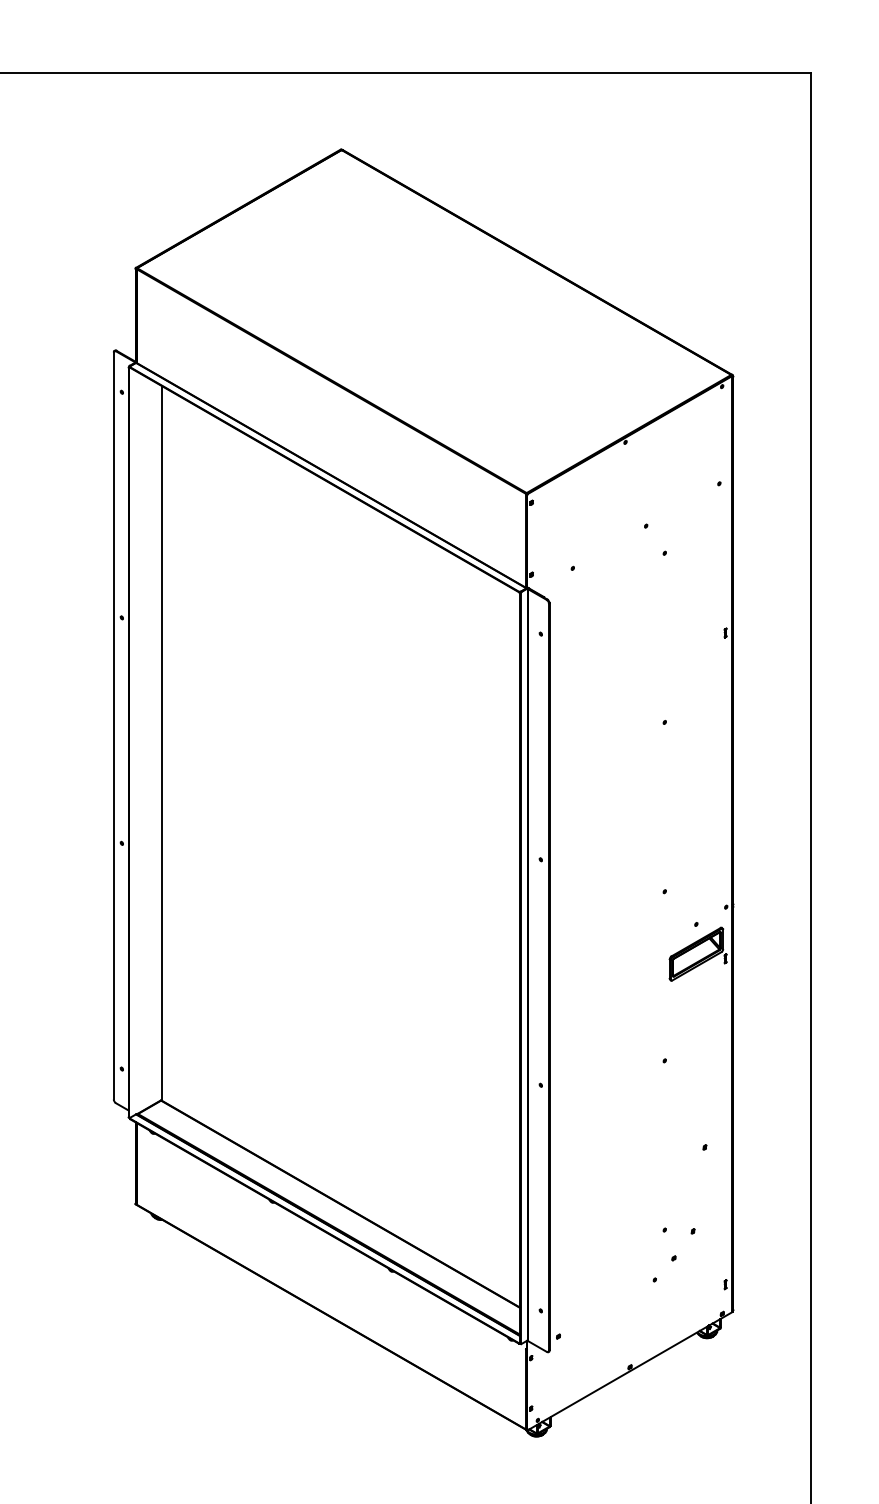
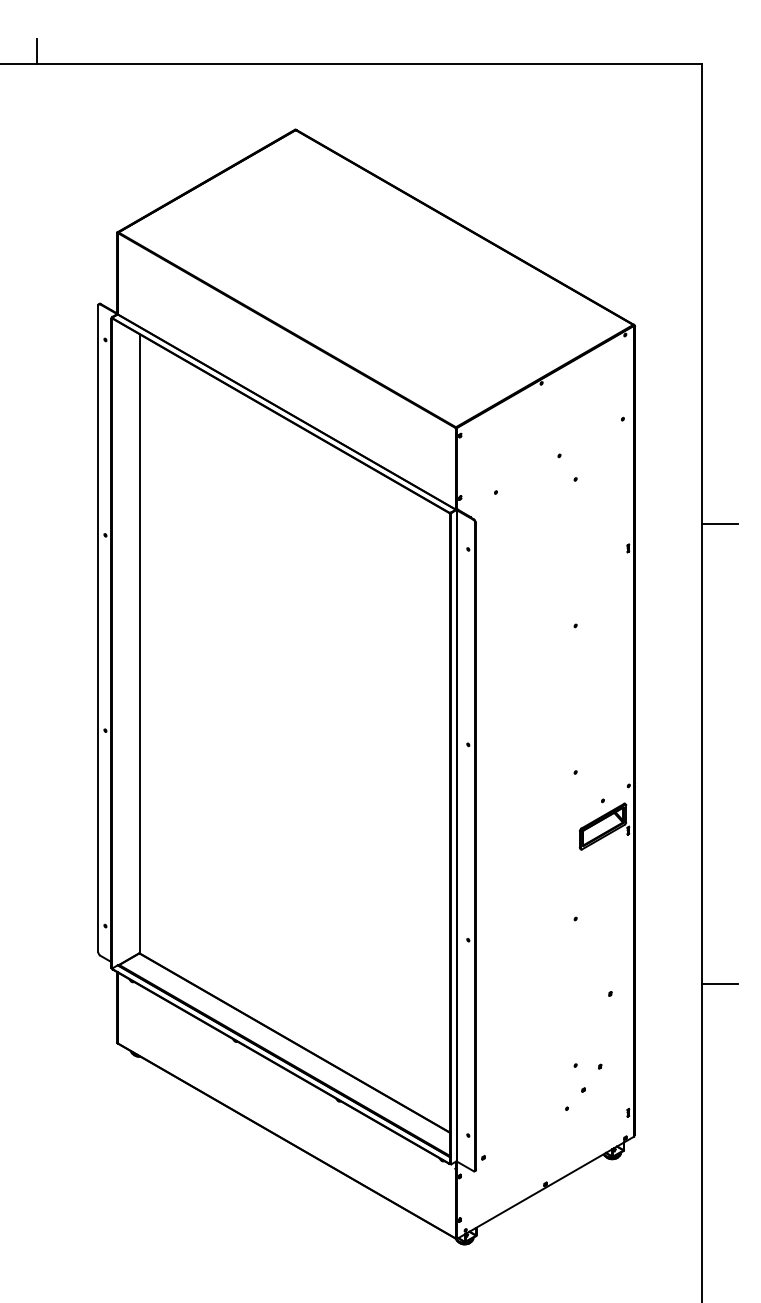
line: (43, 59) -> (37, 51), added
line: (830, 605) -> (719, 524), added
line: (830, 1136) -> (719, 984), added

